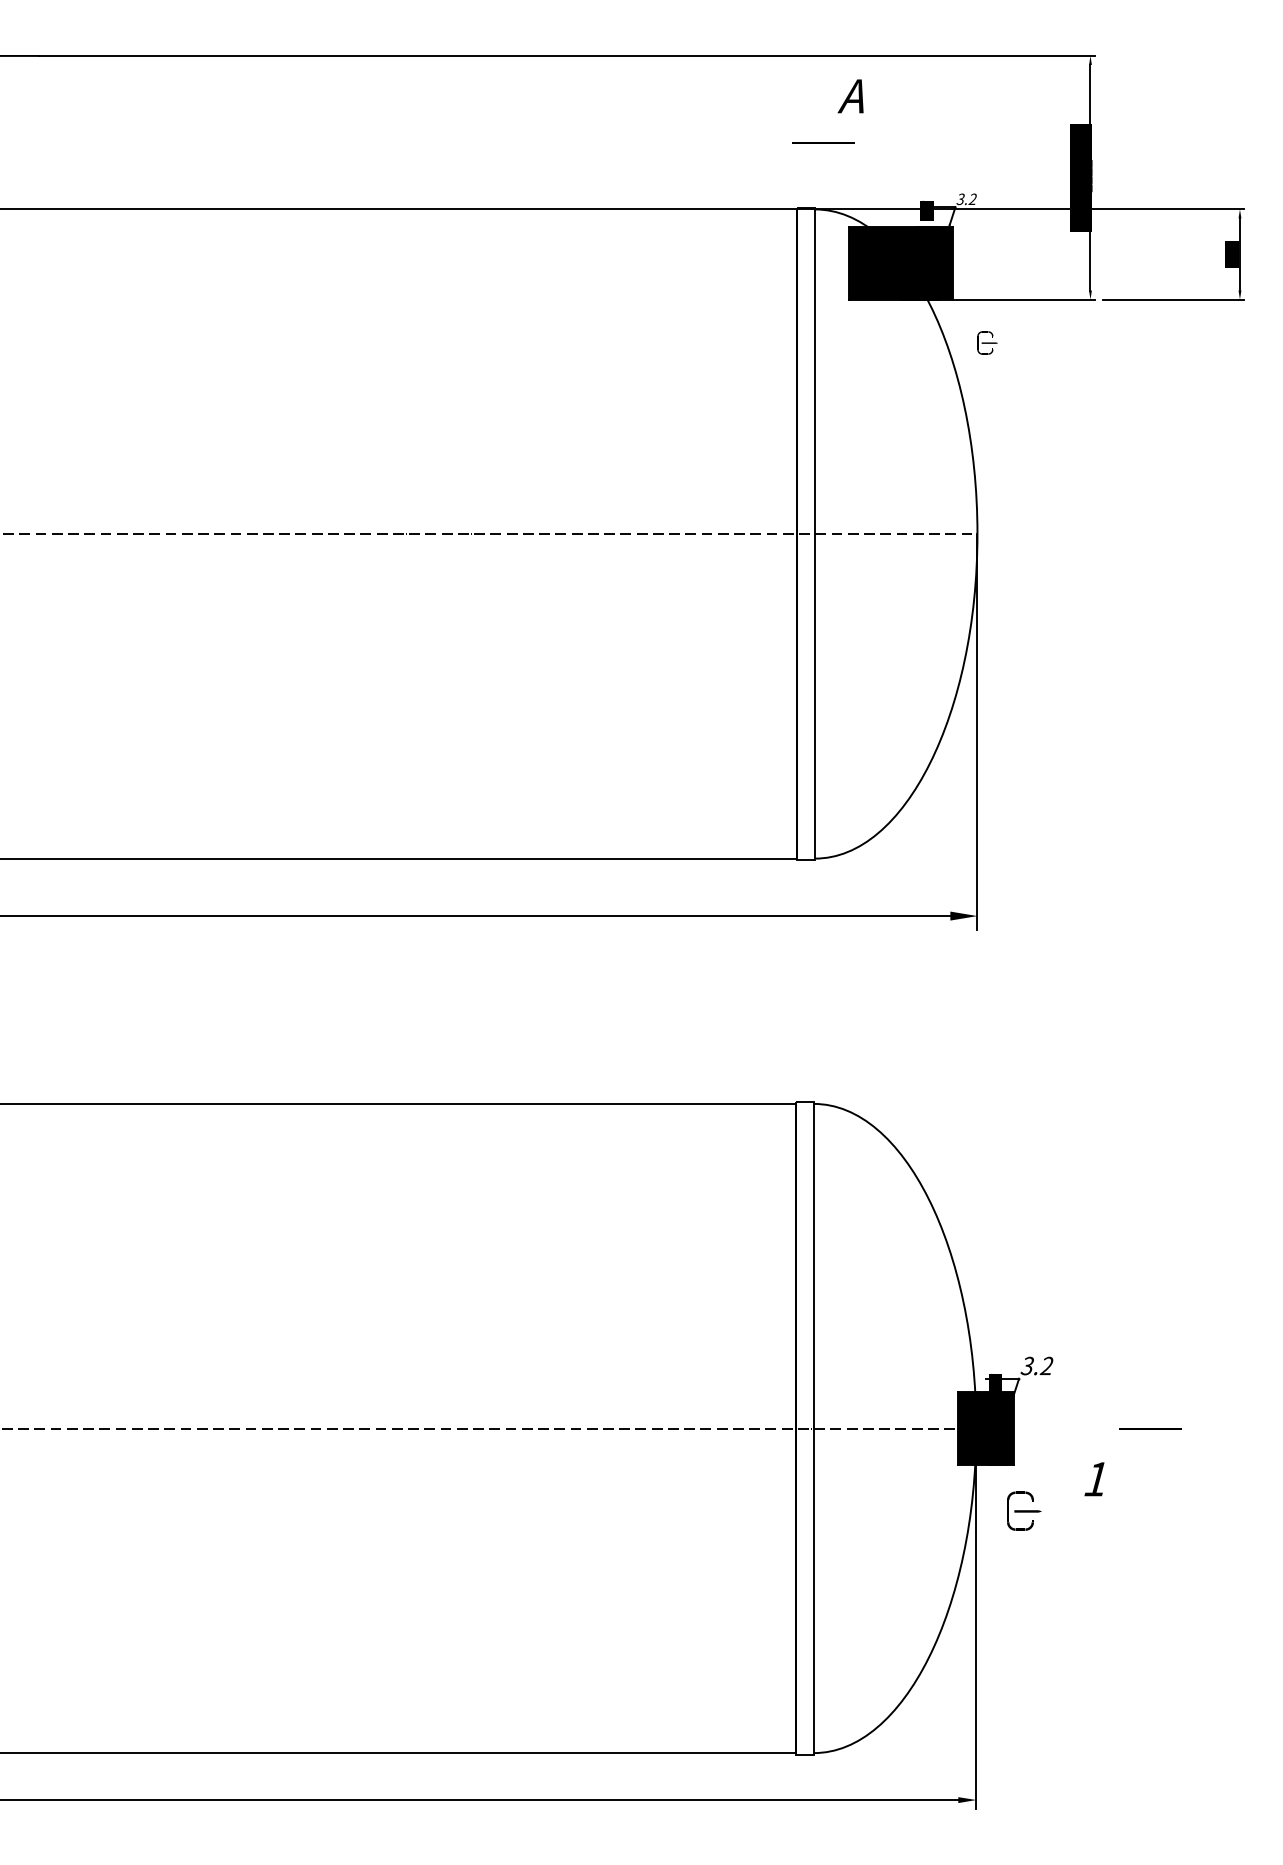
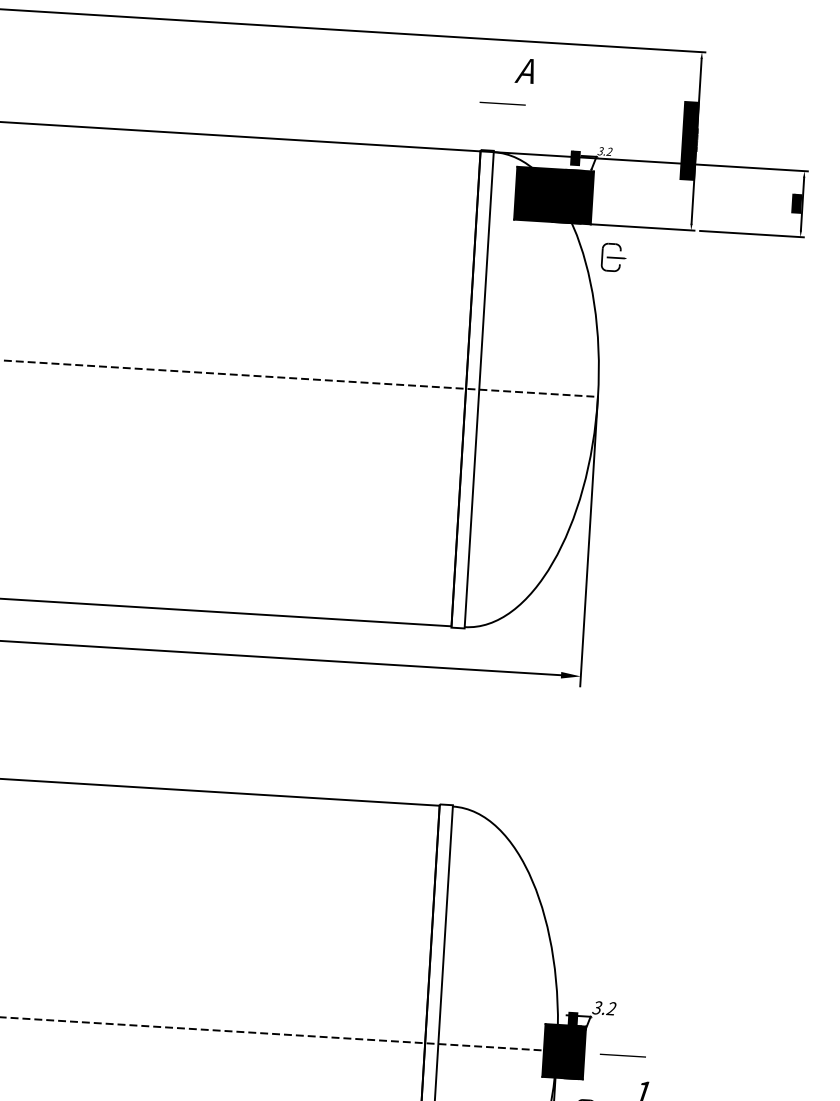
part: (987, 342) -> (613, 257), size x1.67
line: (1150, 1428) -> (623, 1055), moved

